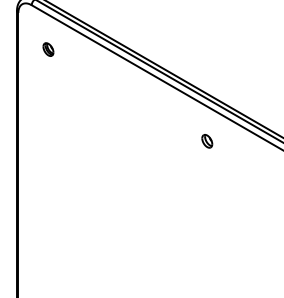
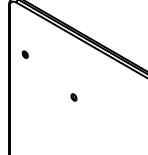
part: (46, 49) -> (24, 54), moved
part: (206, 141) -> (73, 97), moved

